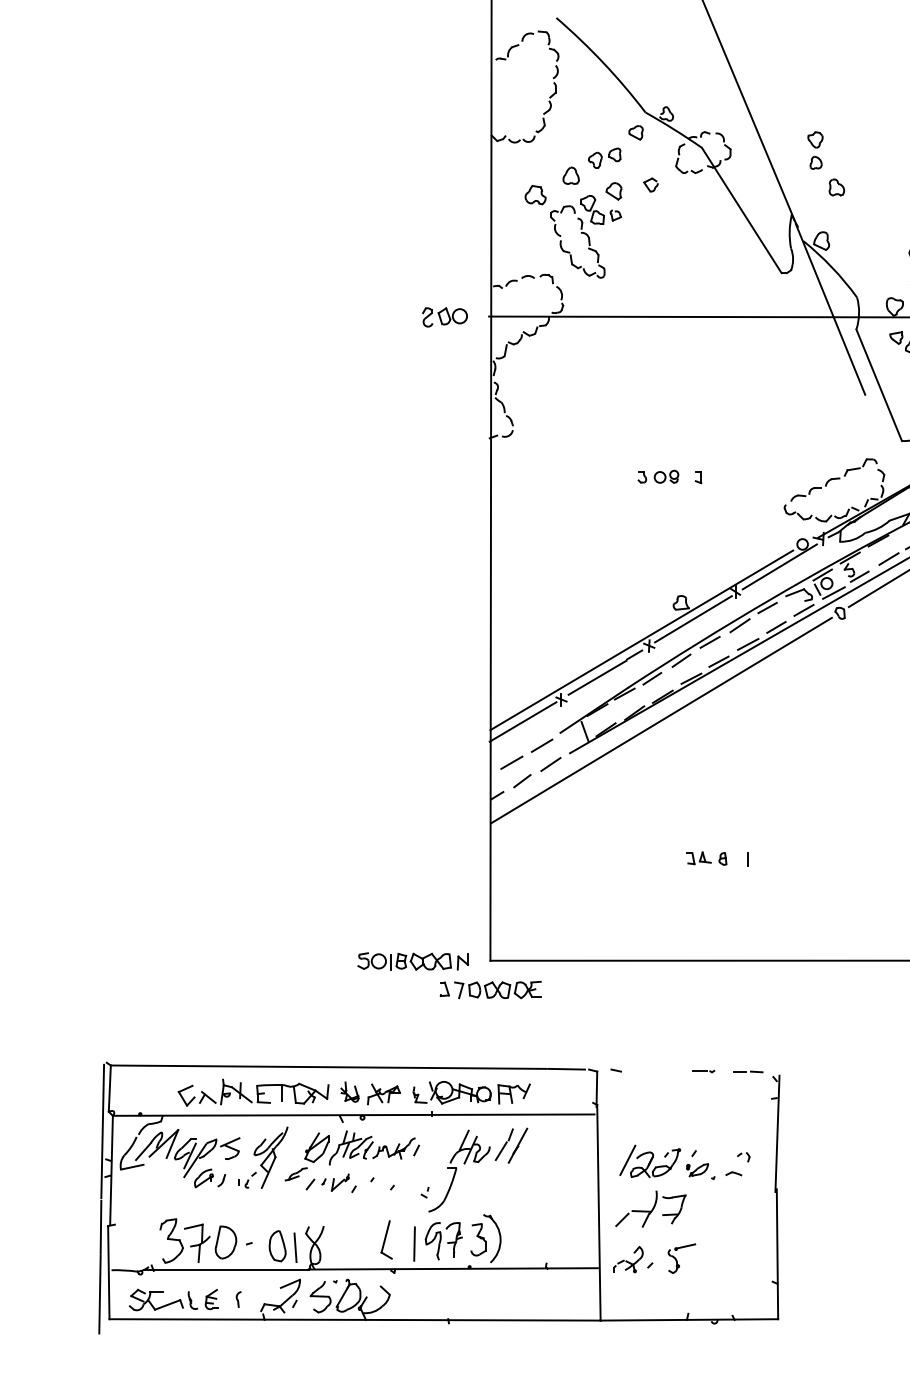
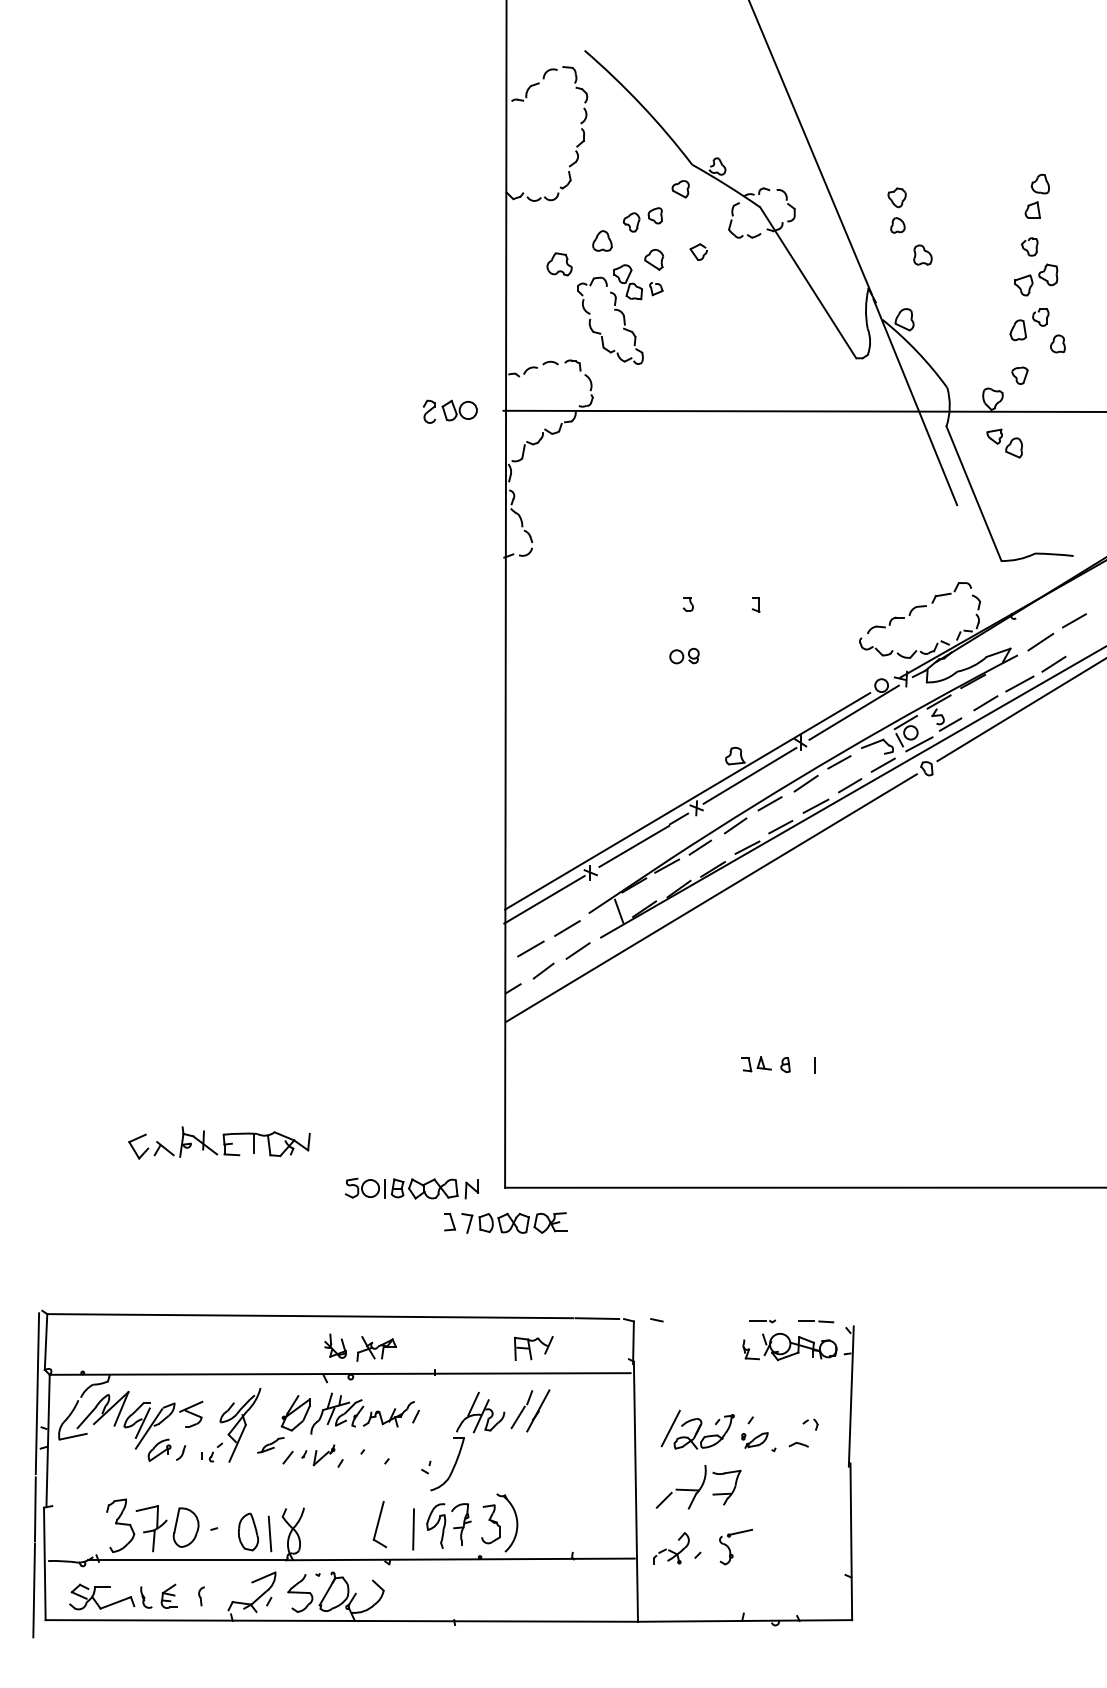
part: (666, 476) -> (684, 655), moved
part: (253, 1092) -> (219, 1142), moved
part: (451, 1092) -> (789, 1346), moved

